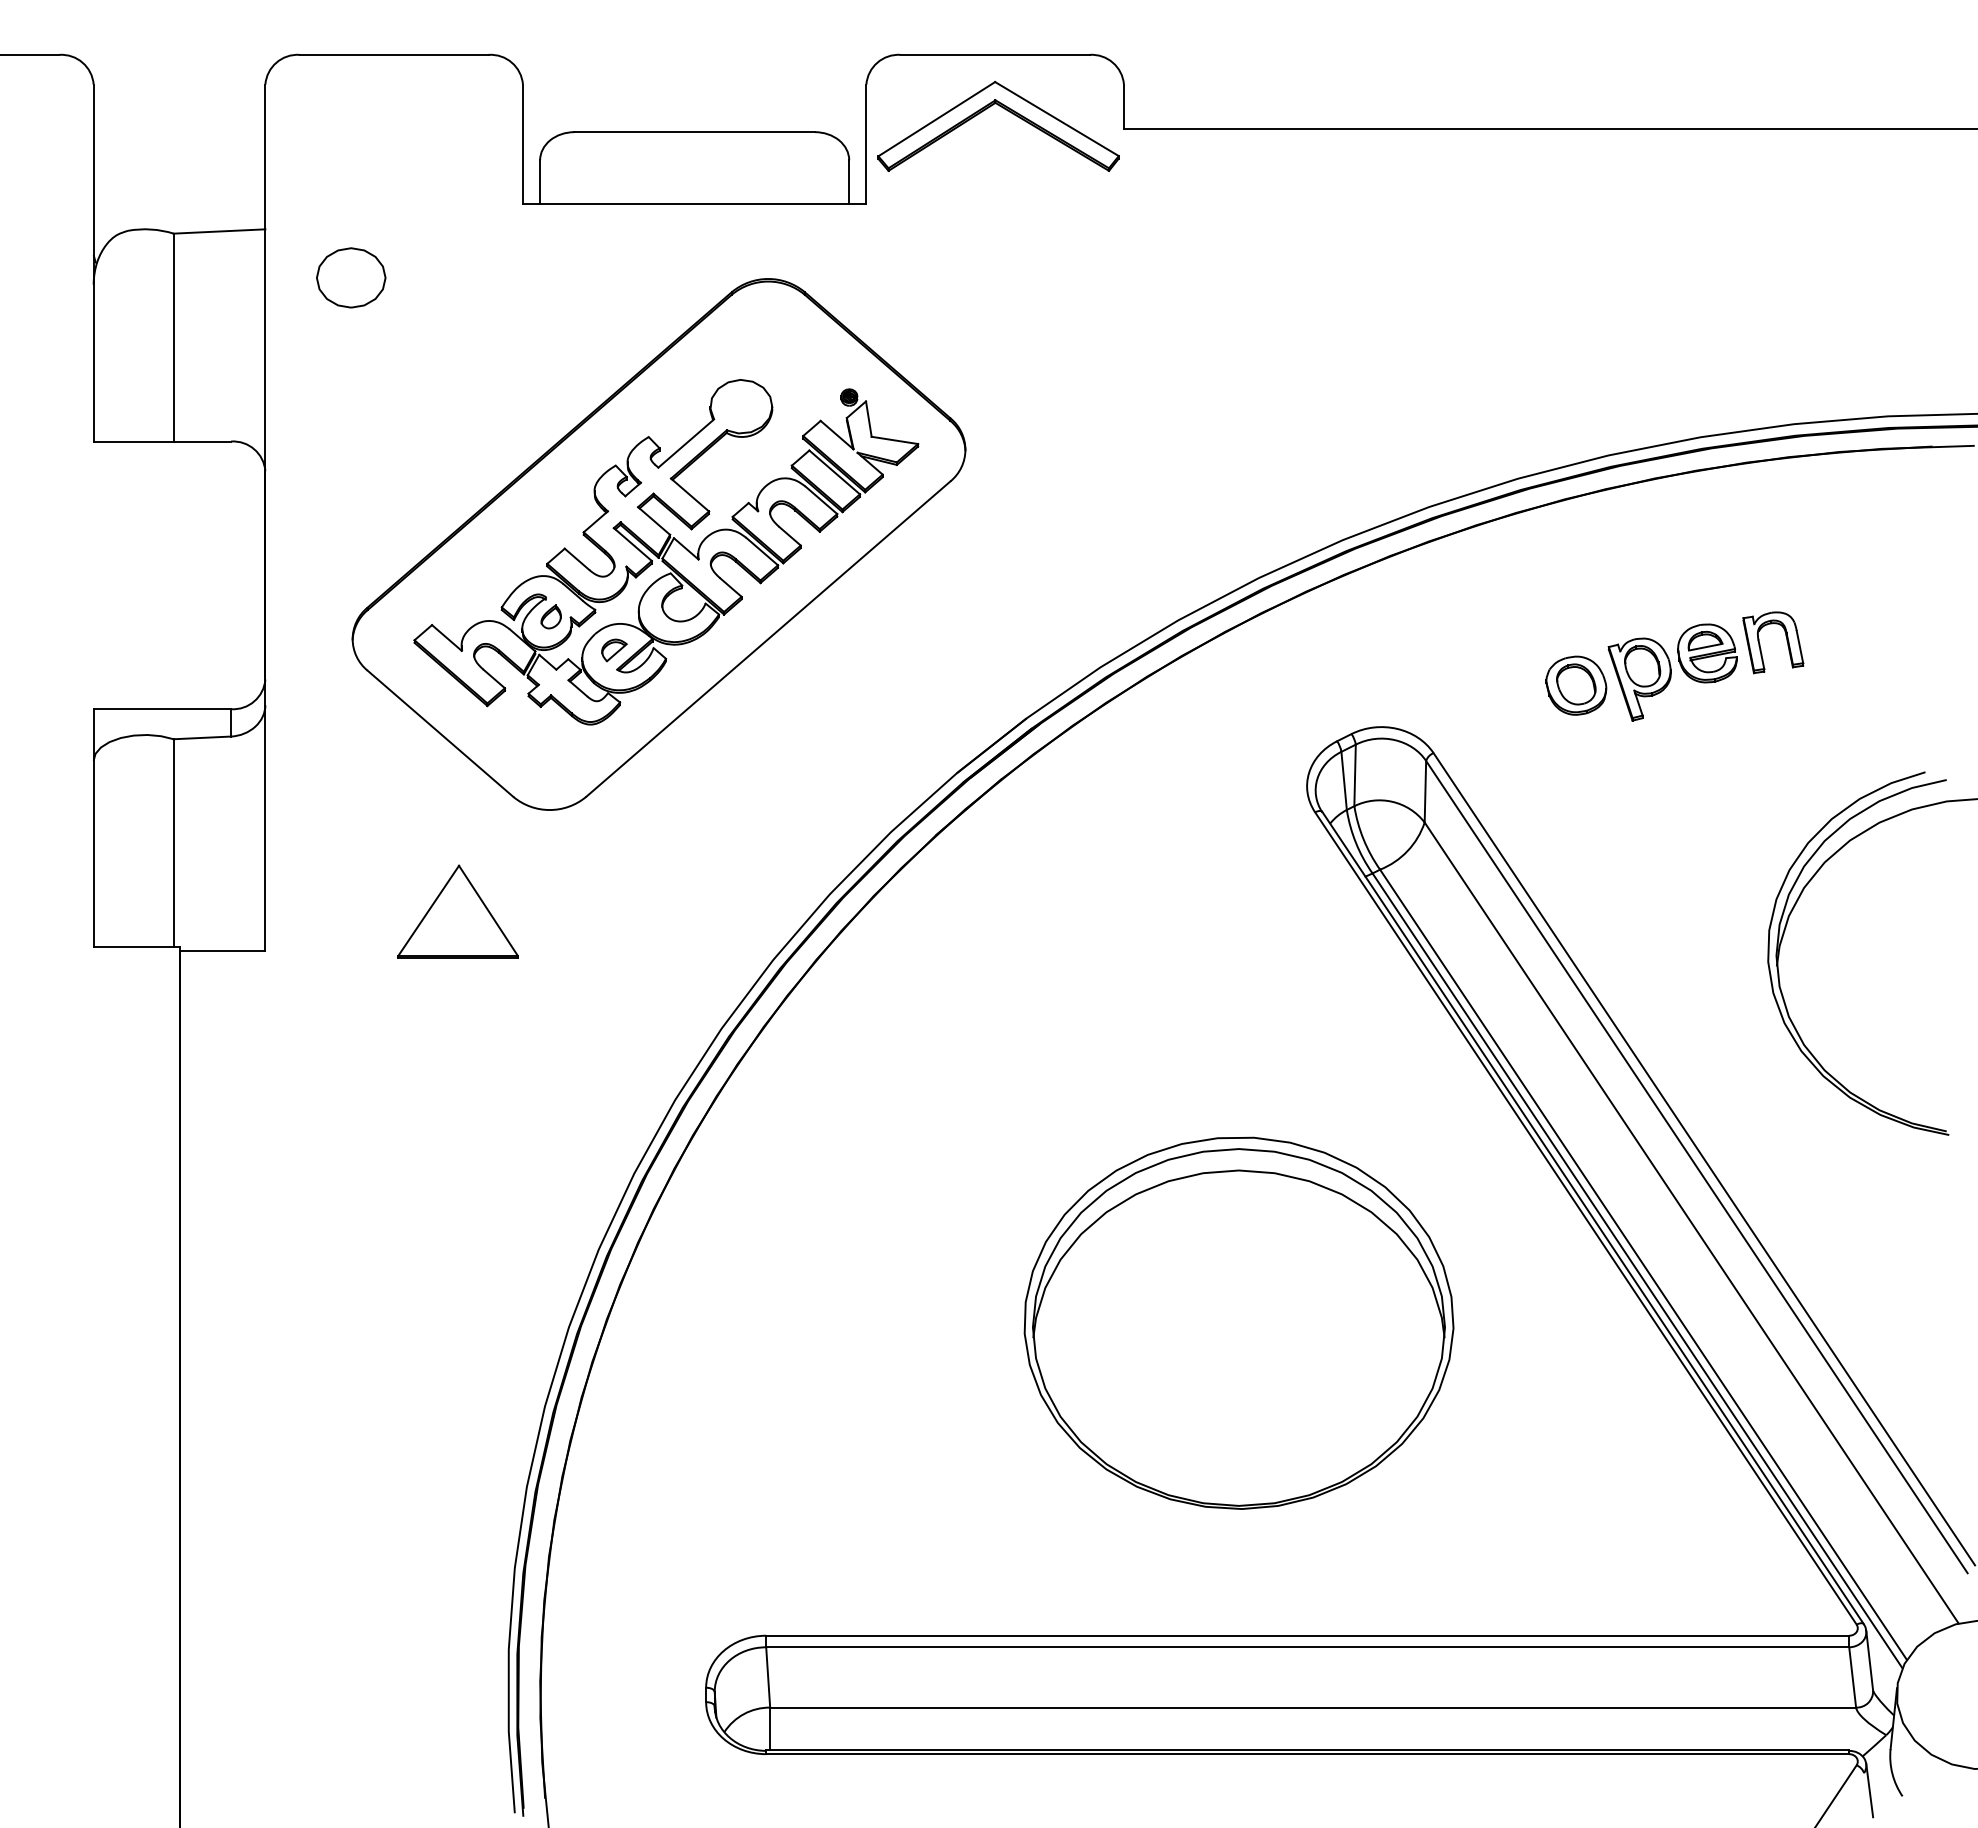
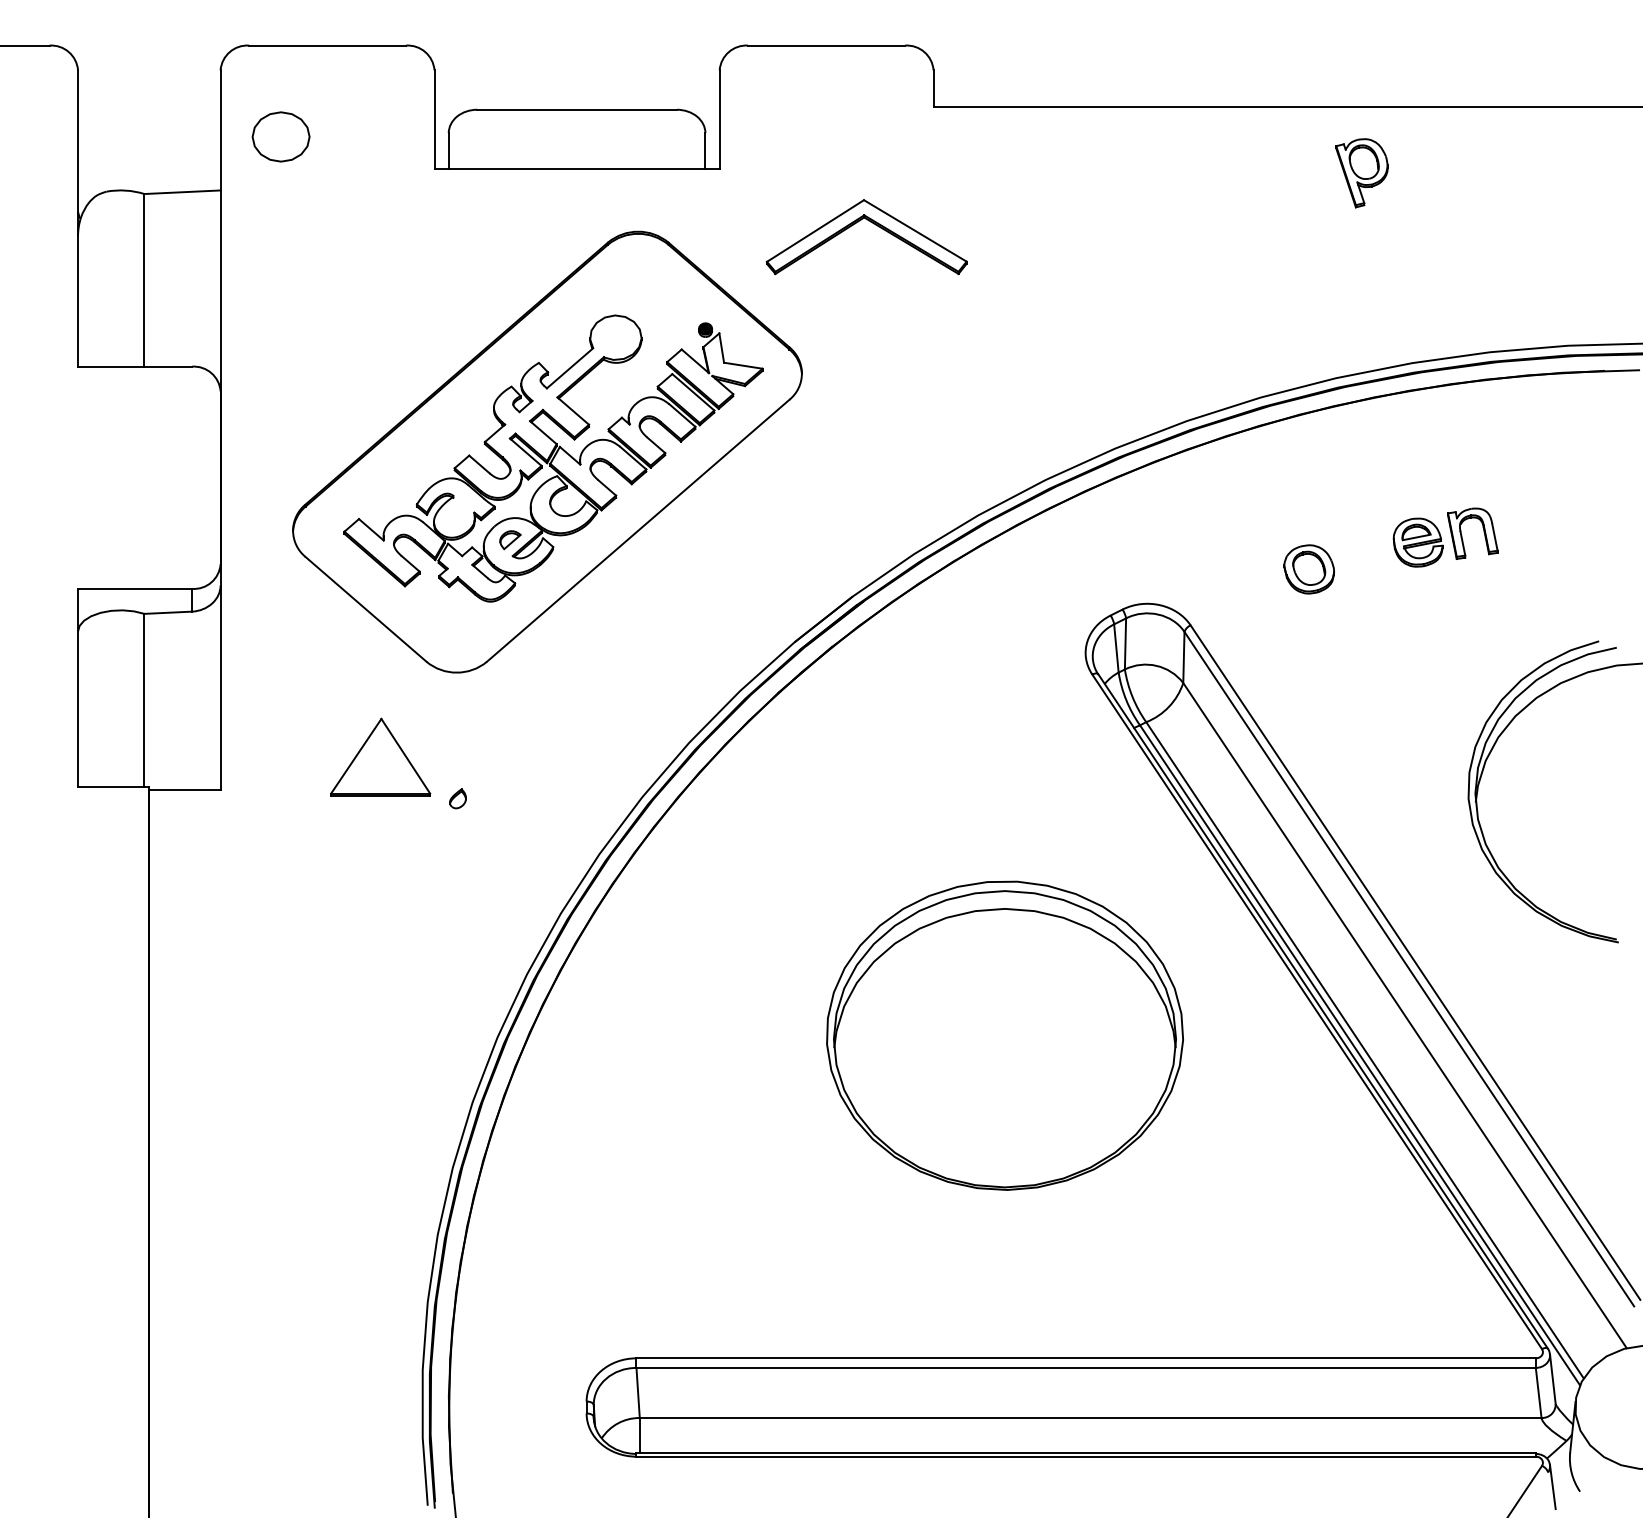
part: (1007, 111) -> (874, 224), moved
part: (351, 277) -> (281, 136), moved
part: (550, 616) -> (457, 798), moved
part: (1639, 679) -> (1361, 173), moved
part: (1238, 1322) -> (1004, 1035), moved

